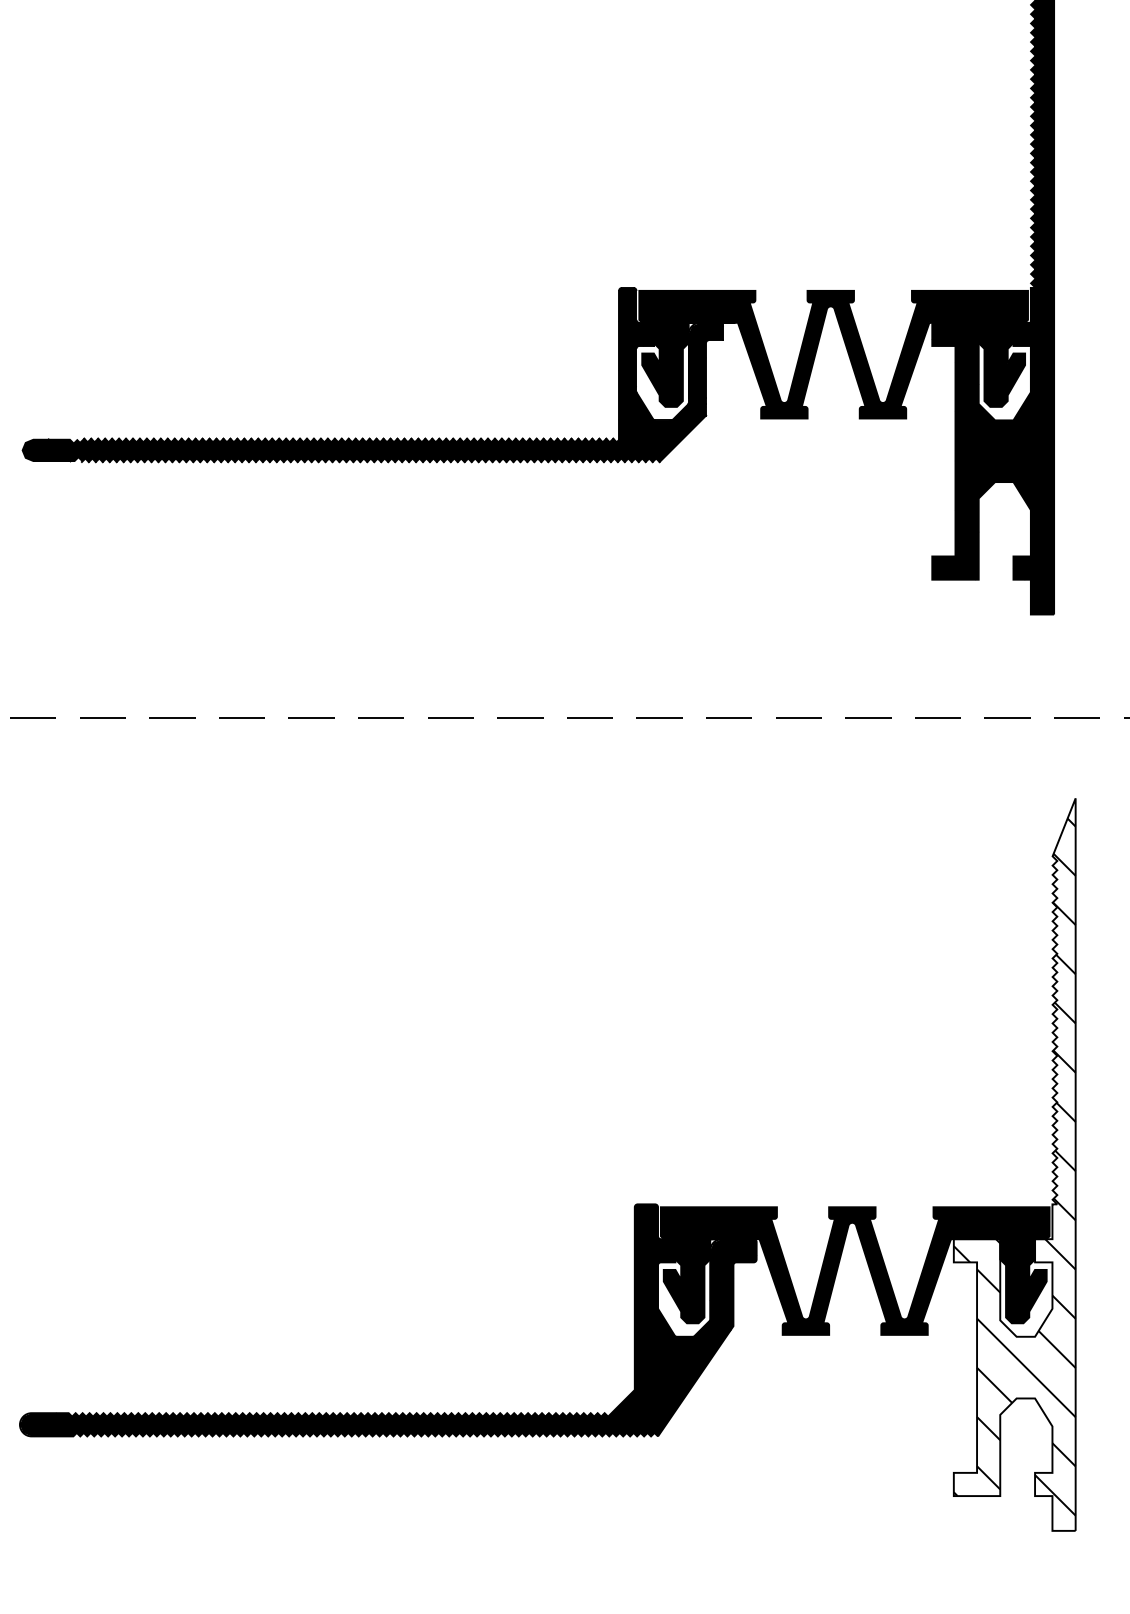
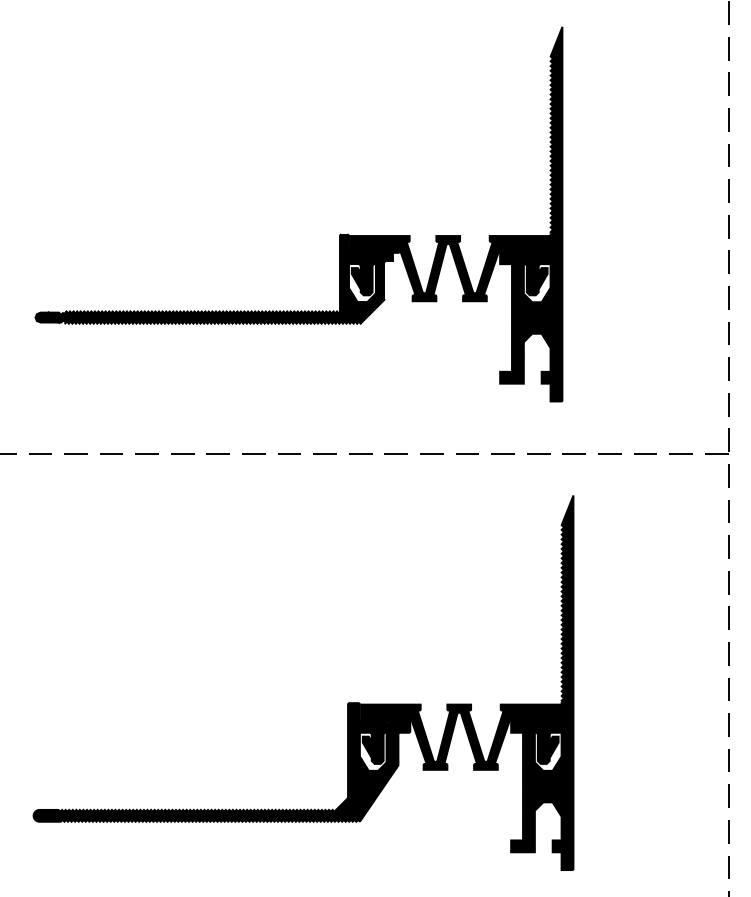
fill: (1015, 1164) -> (542, 682), added

